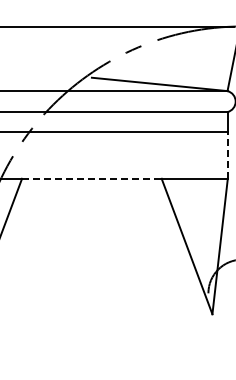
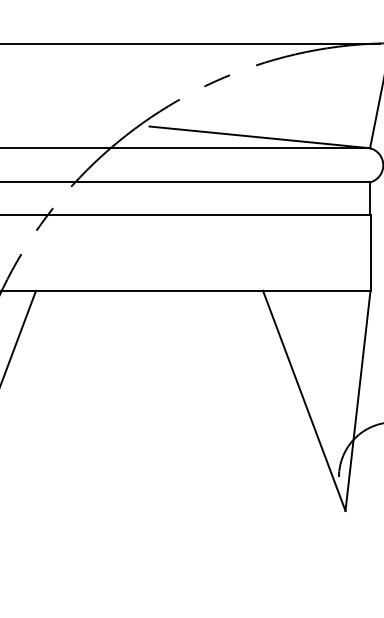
line: (227, 154) -> (370, 251), dashed -> solid
line: (91, 178) -> (148, 290), dashed -> solid

